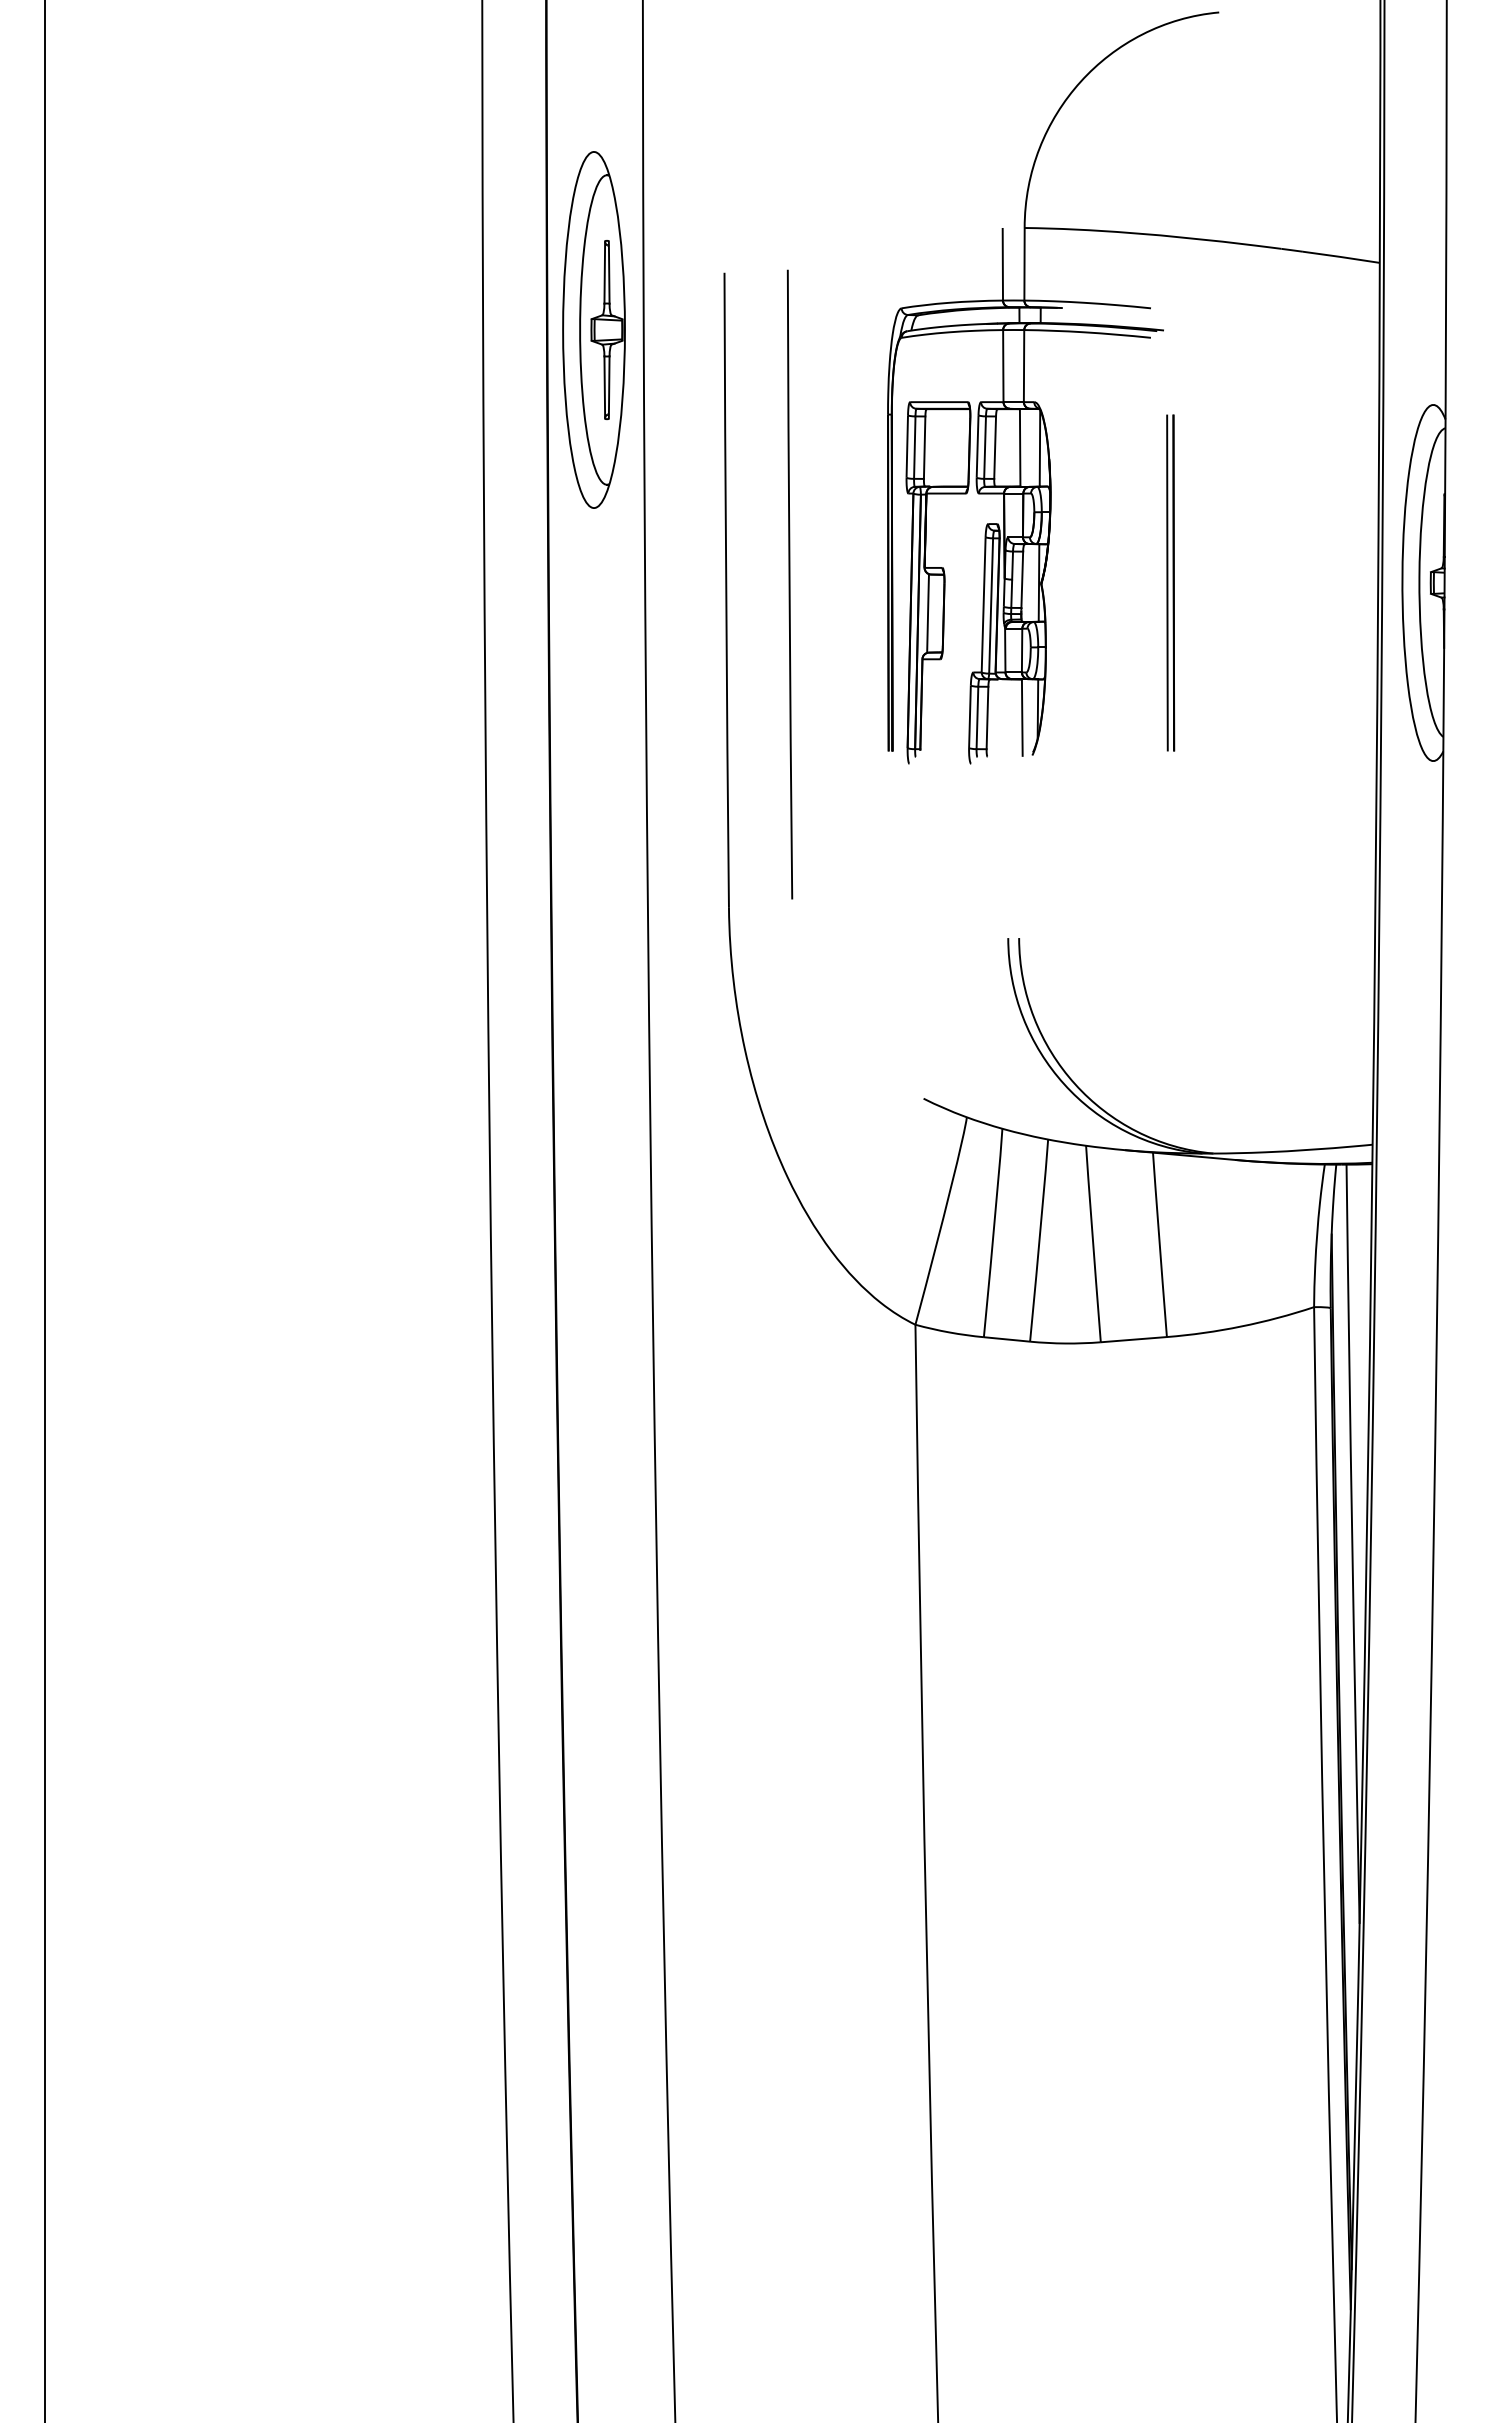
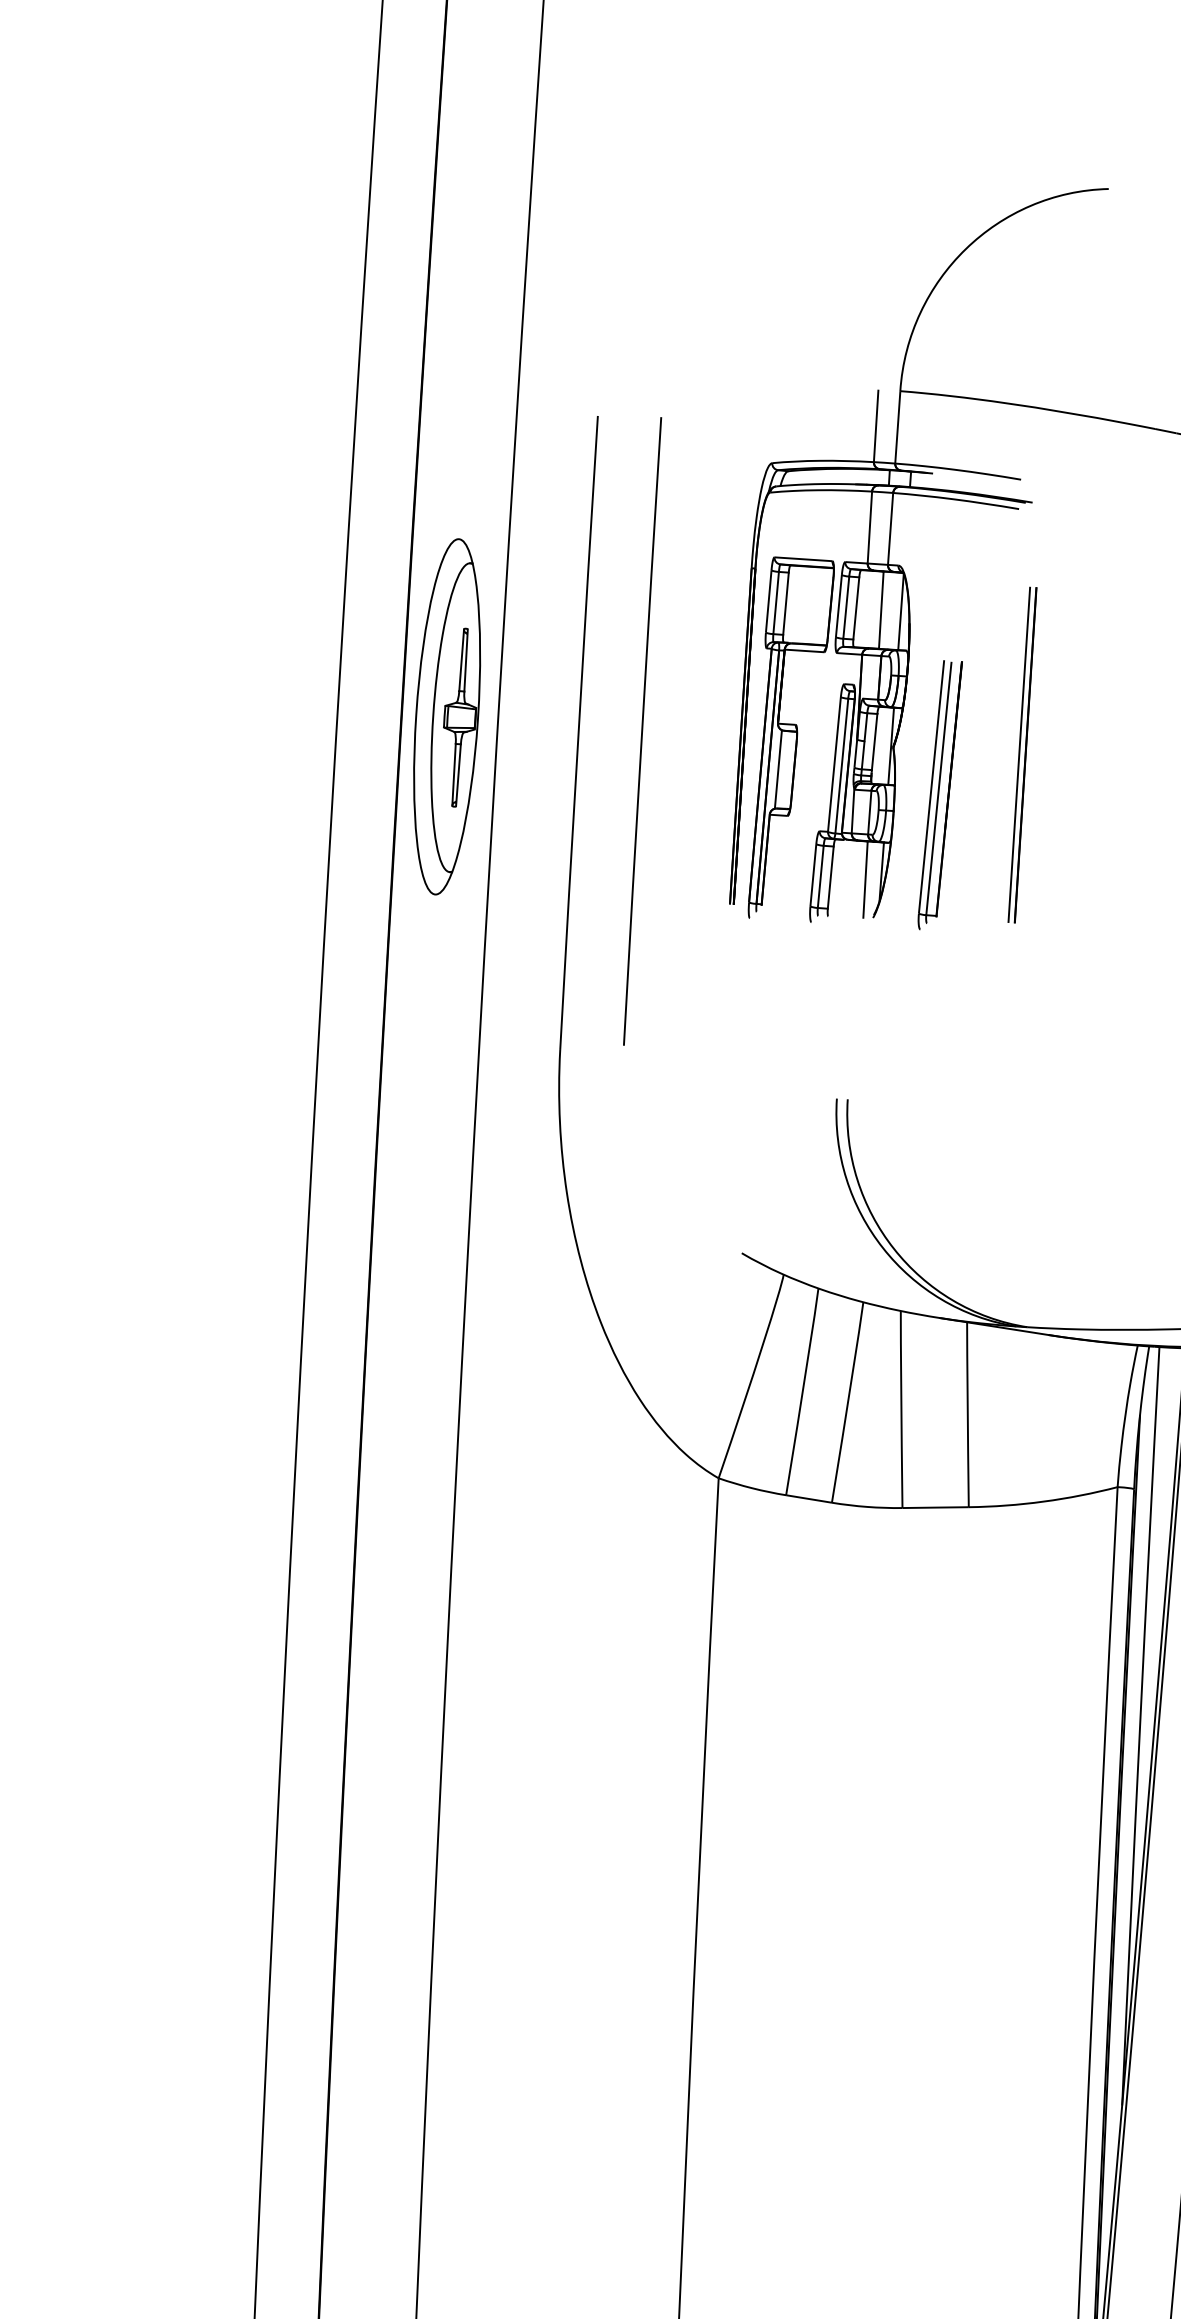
part: (593, 329) -> (446, 716), moved
part: (1090, 628) -> (939, 795), added

